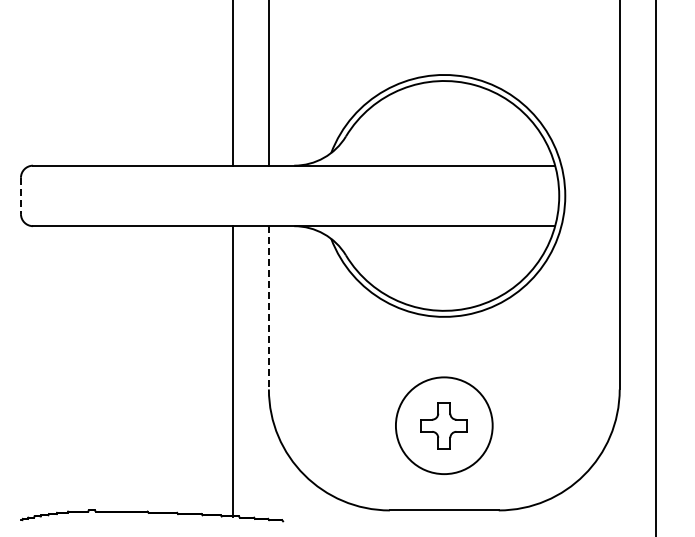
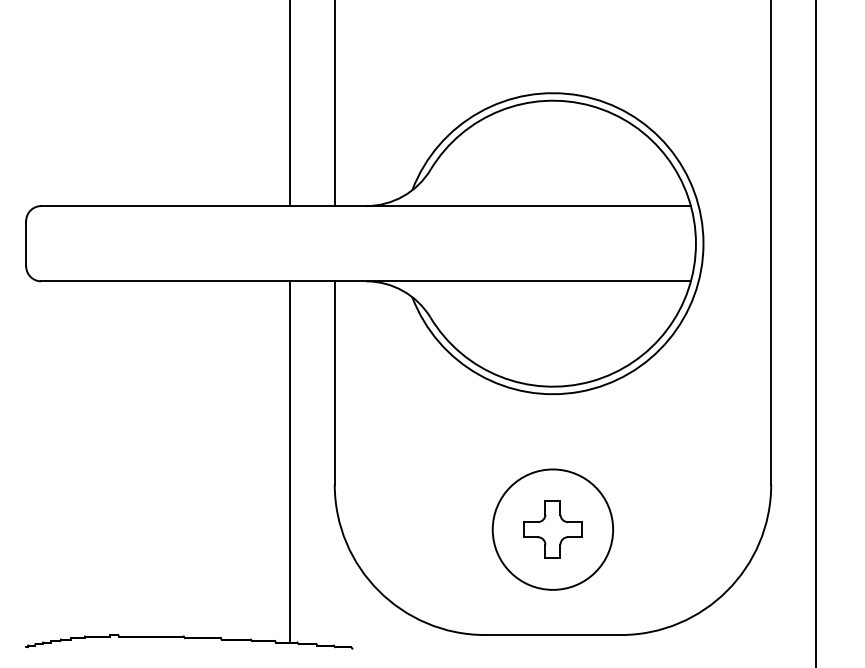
line: (20, 196) -> (25, 244), dashed -> solid
line: (268, 307) -> (334, 382), dashed -> solid

